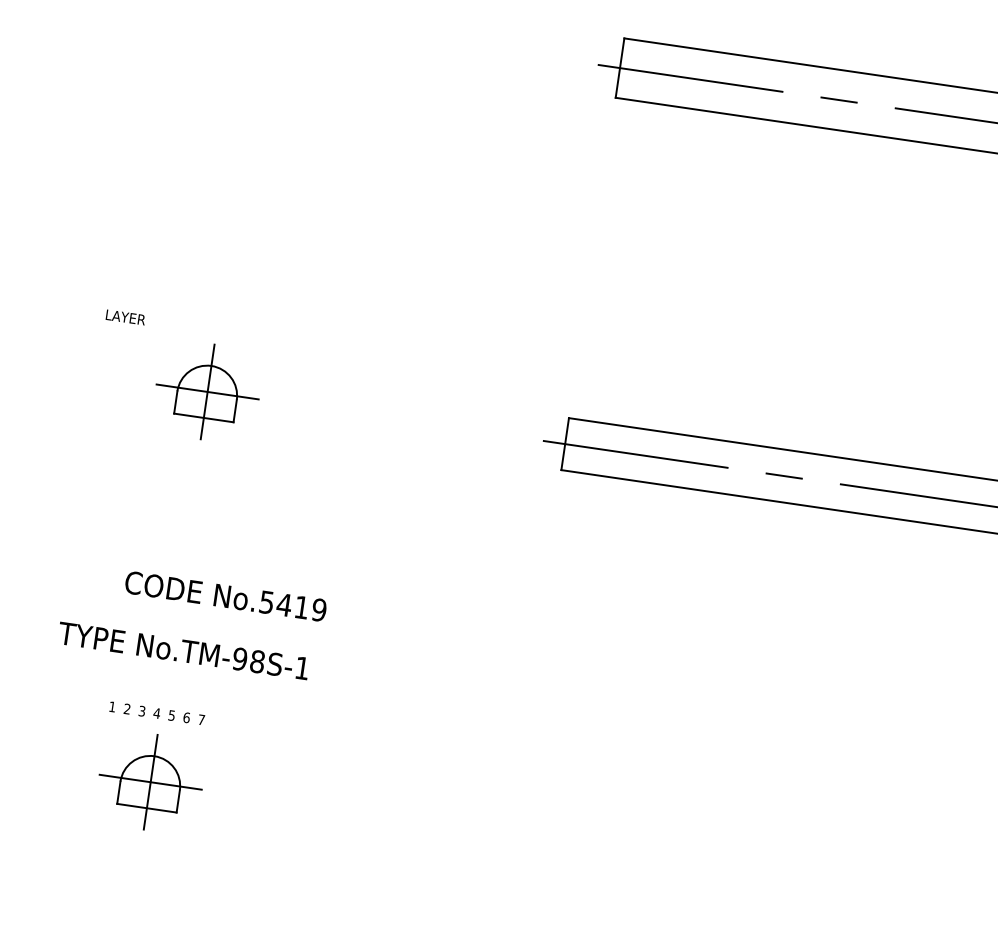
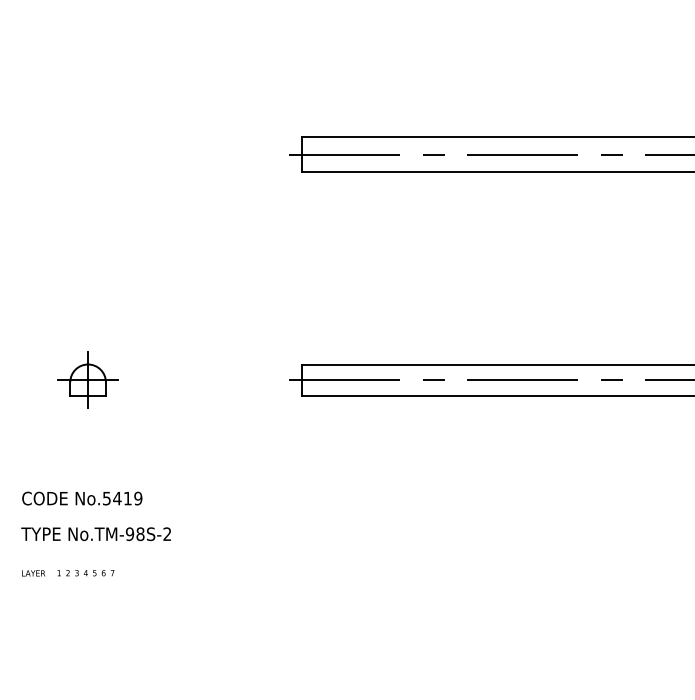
text: (125, 317) -> (33, 573), moved
text: (226, 596) -> (82, 498), moved
text: (302, 667) -> (167, 533), No.TM-98S-1 -> No.TM-98S-2
part: (149, 781) -> (87, 613), removed

